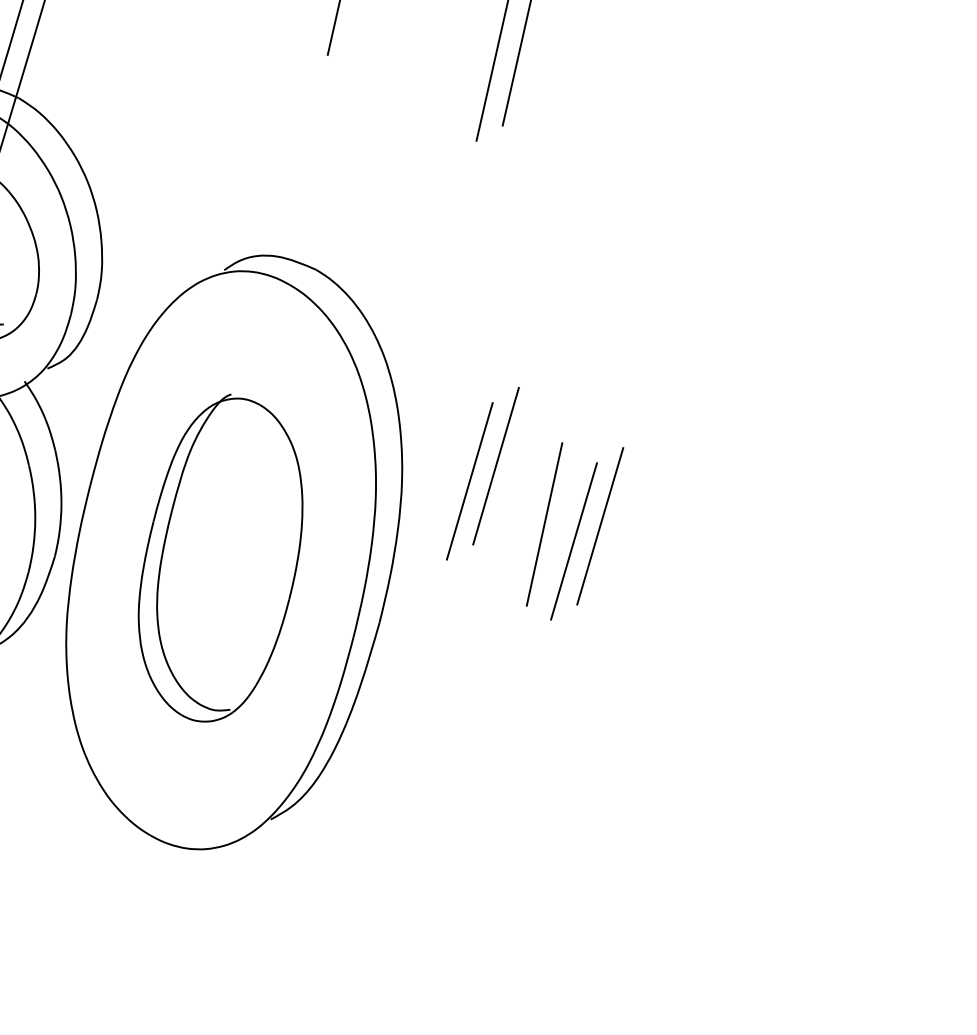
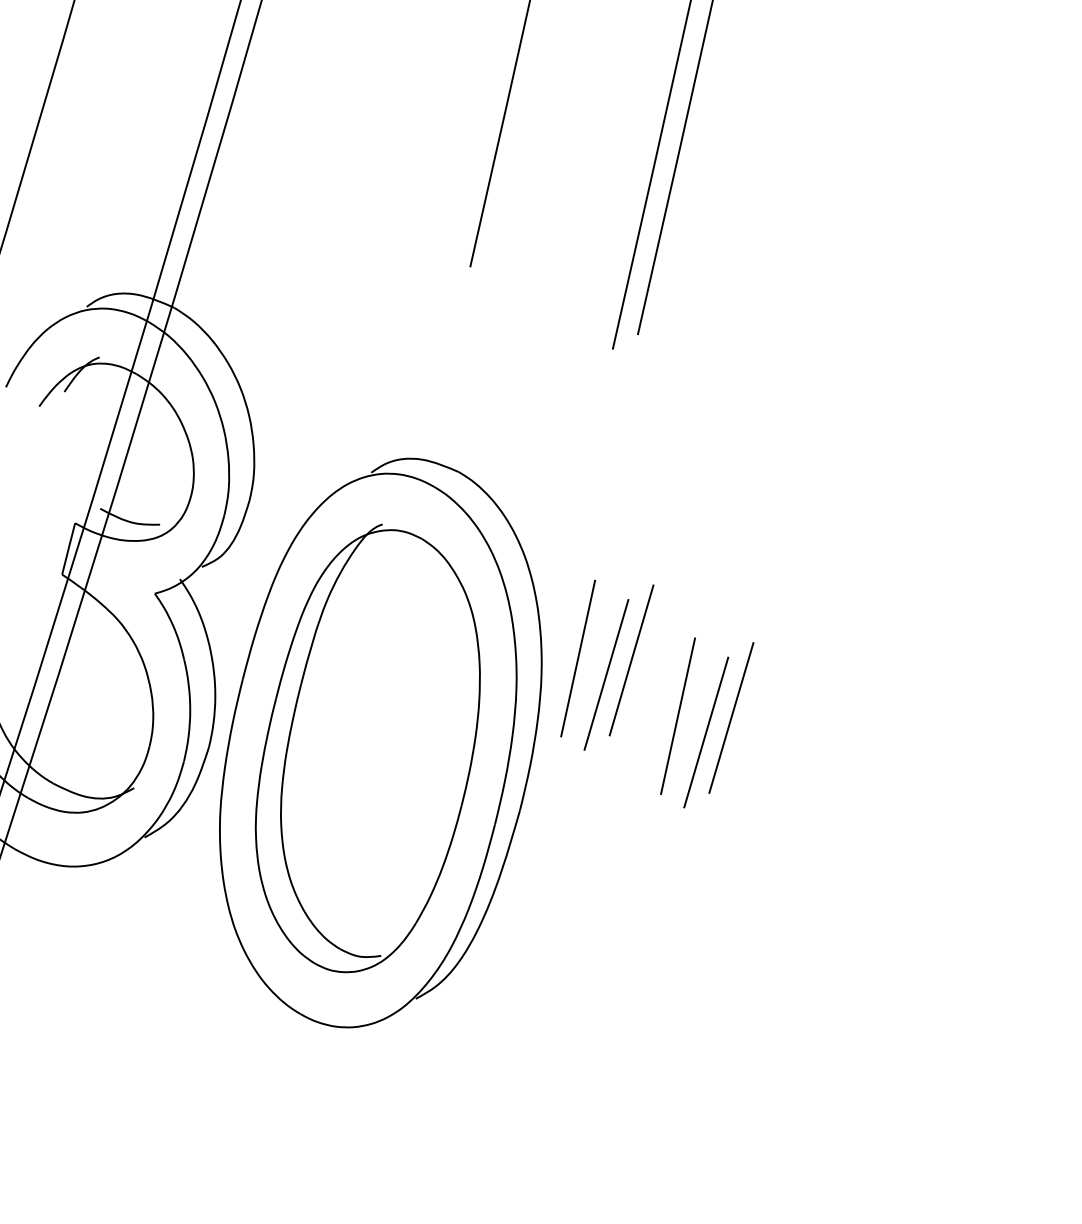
line: (439, 464) -> (577, 658), added
part: (220, 558) -> (367, 748), size x1.43

